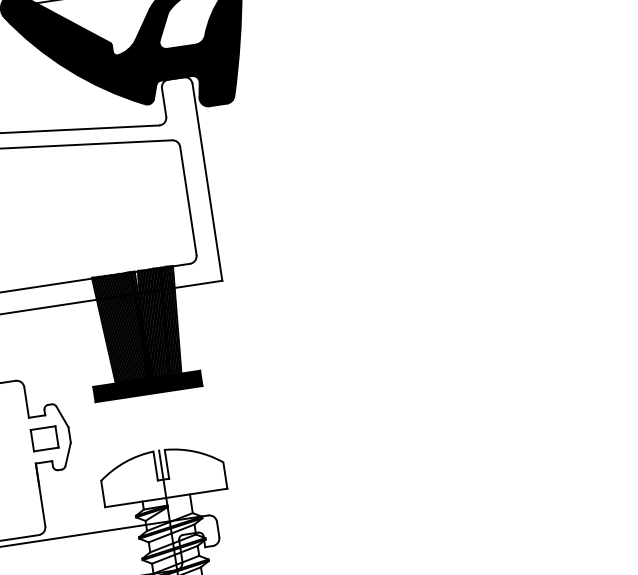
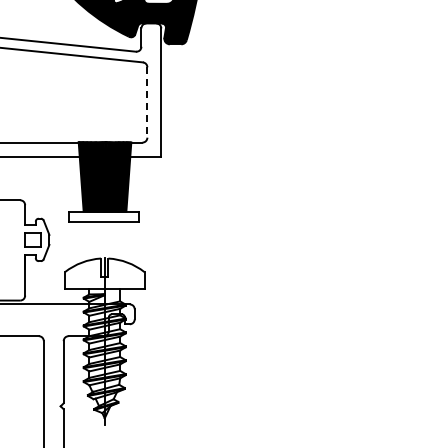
line: (188, 202) -> (147, 103), solid -> dashed
fill: (147, 386) -> (103, 216), removed

